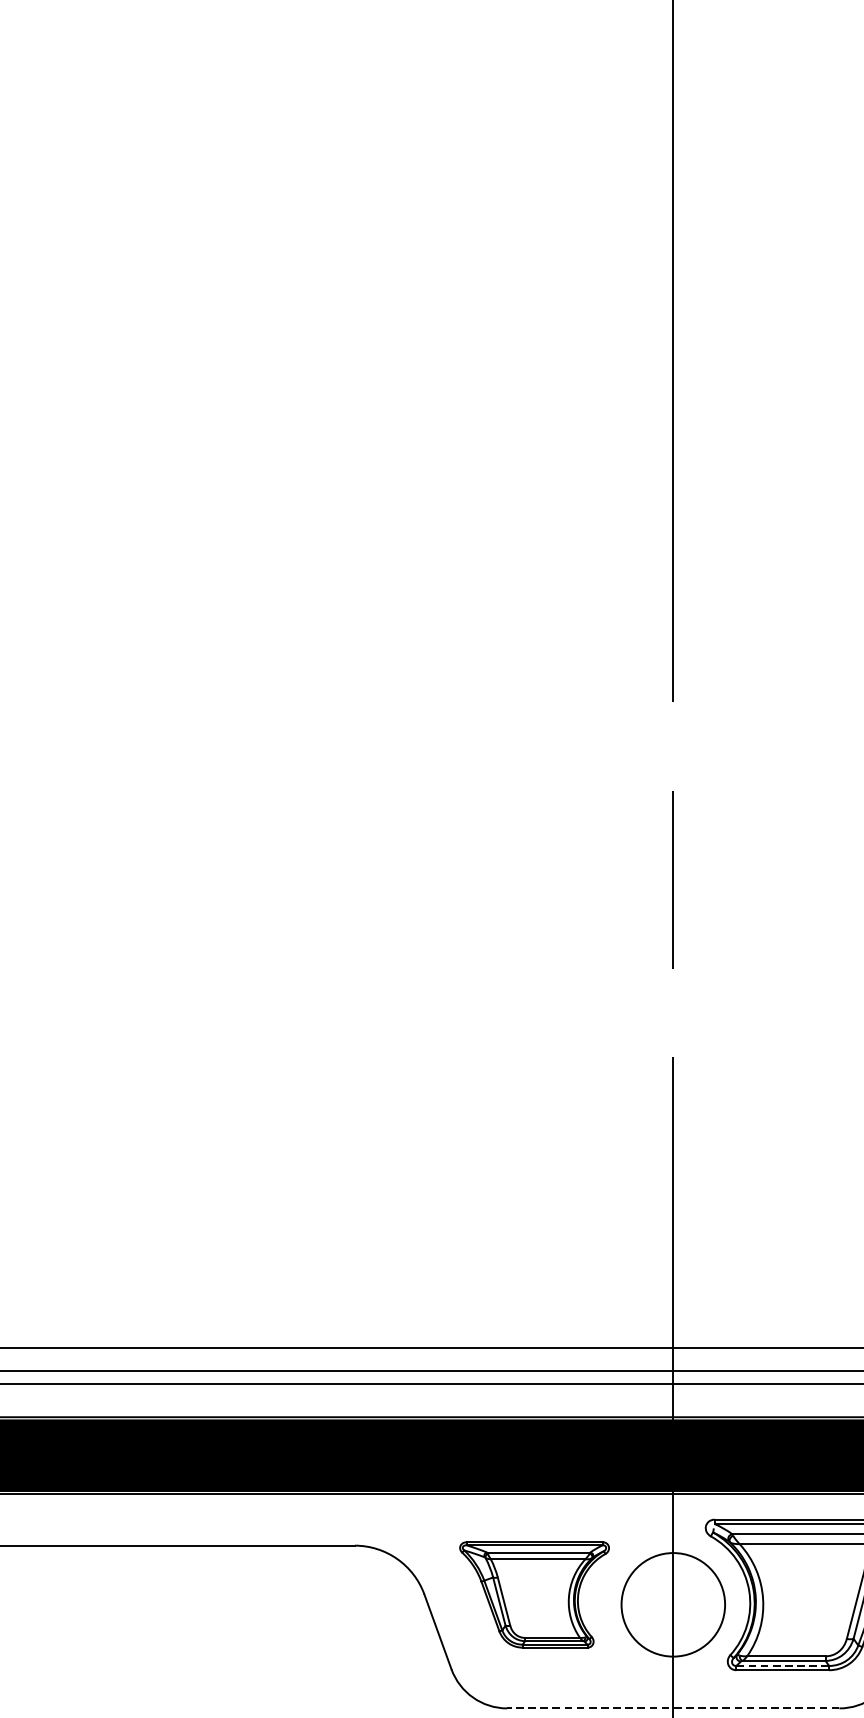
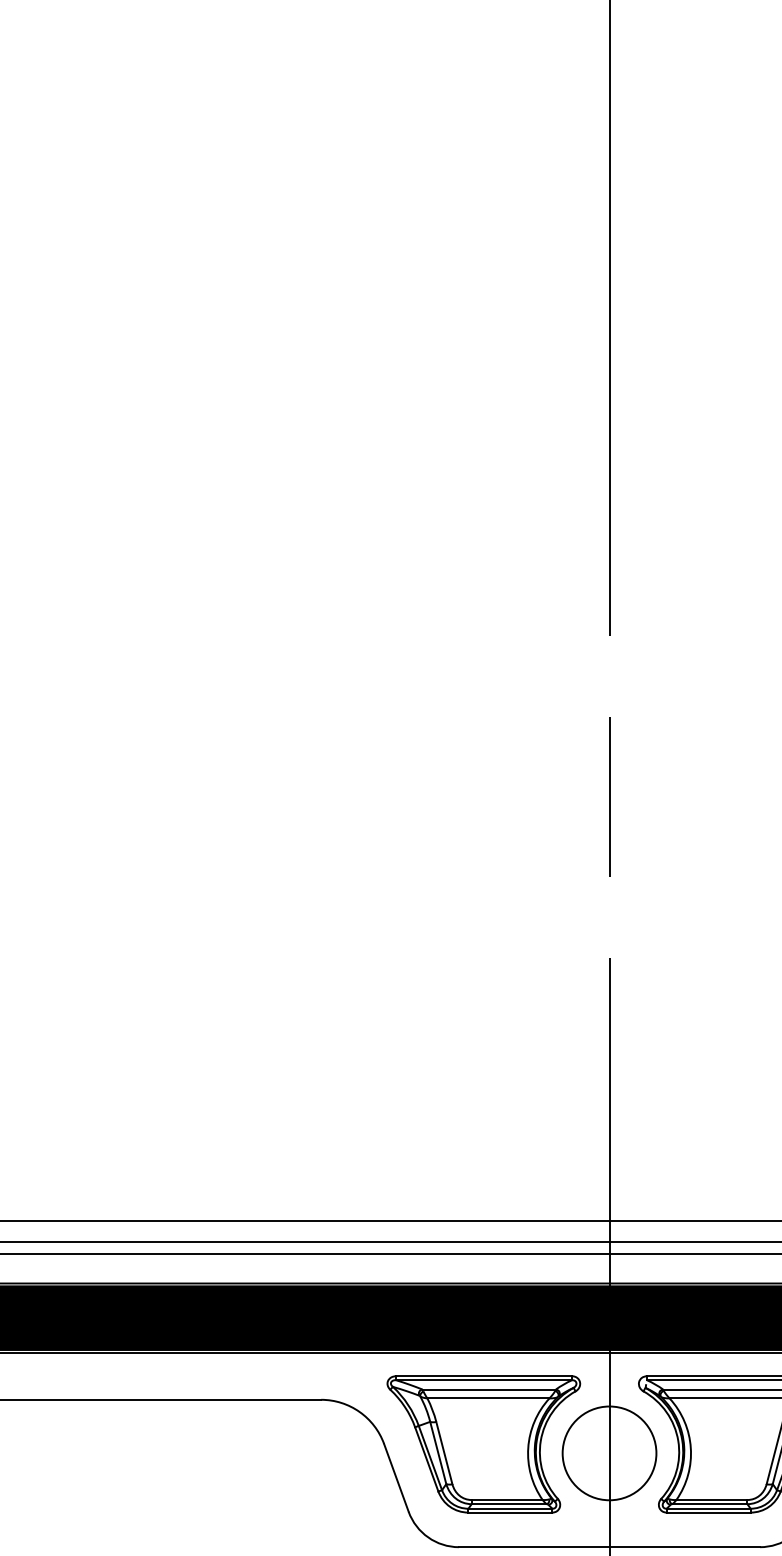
part: (534, 1595) -> (483, 1444), size x1.43
line: (783, 1665) -> (709, 1508), dashed -> solid
line: (673, 1708) -> (609, 1547), dashed -> solid

